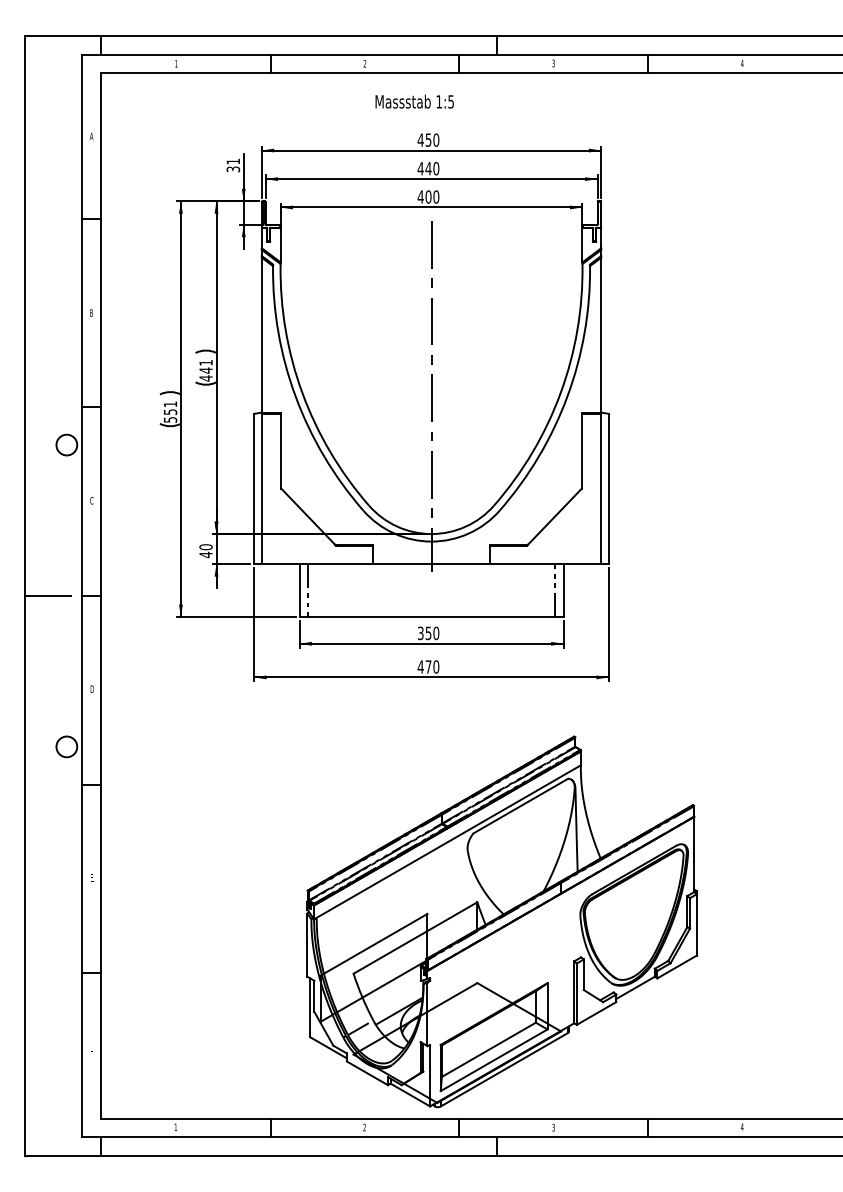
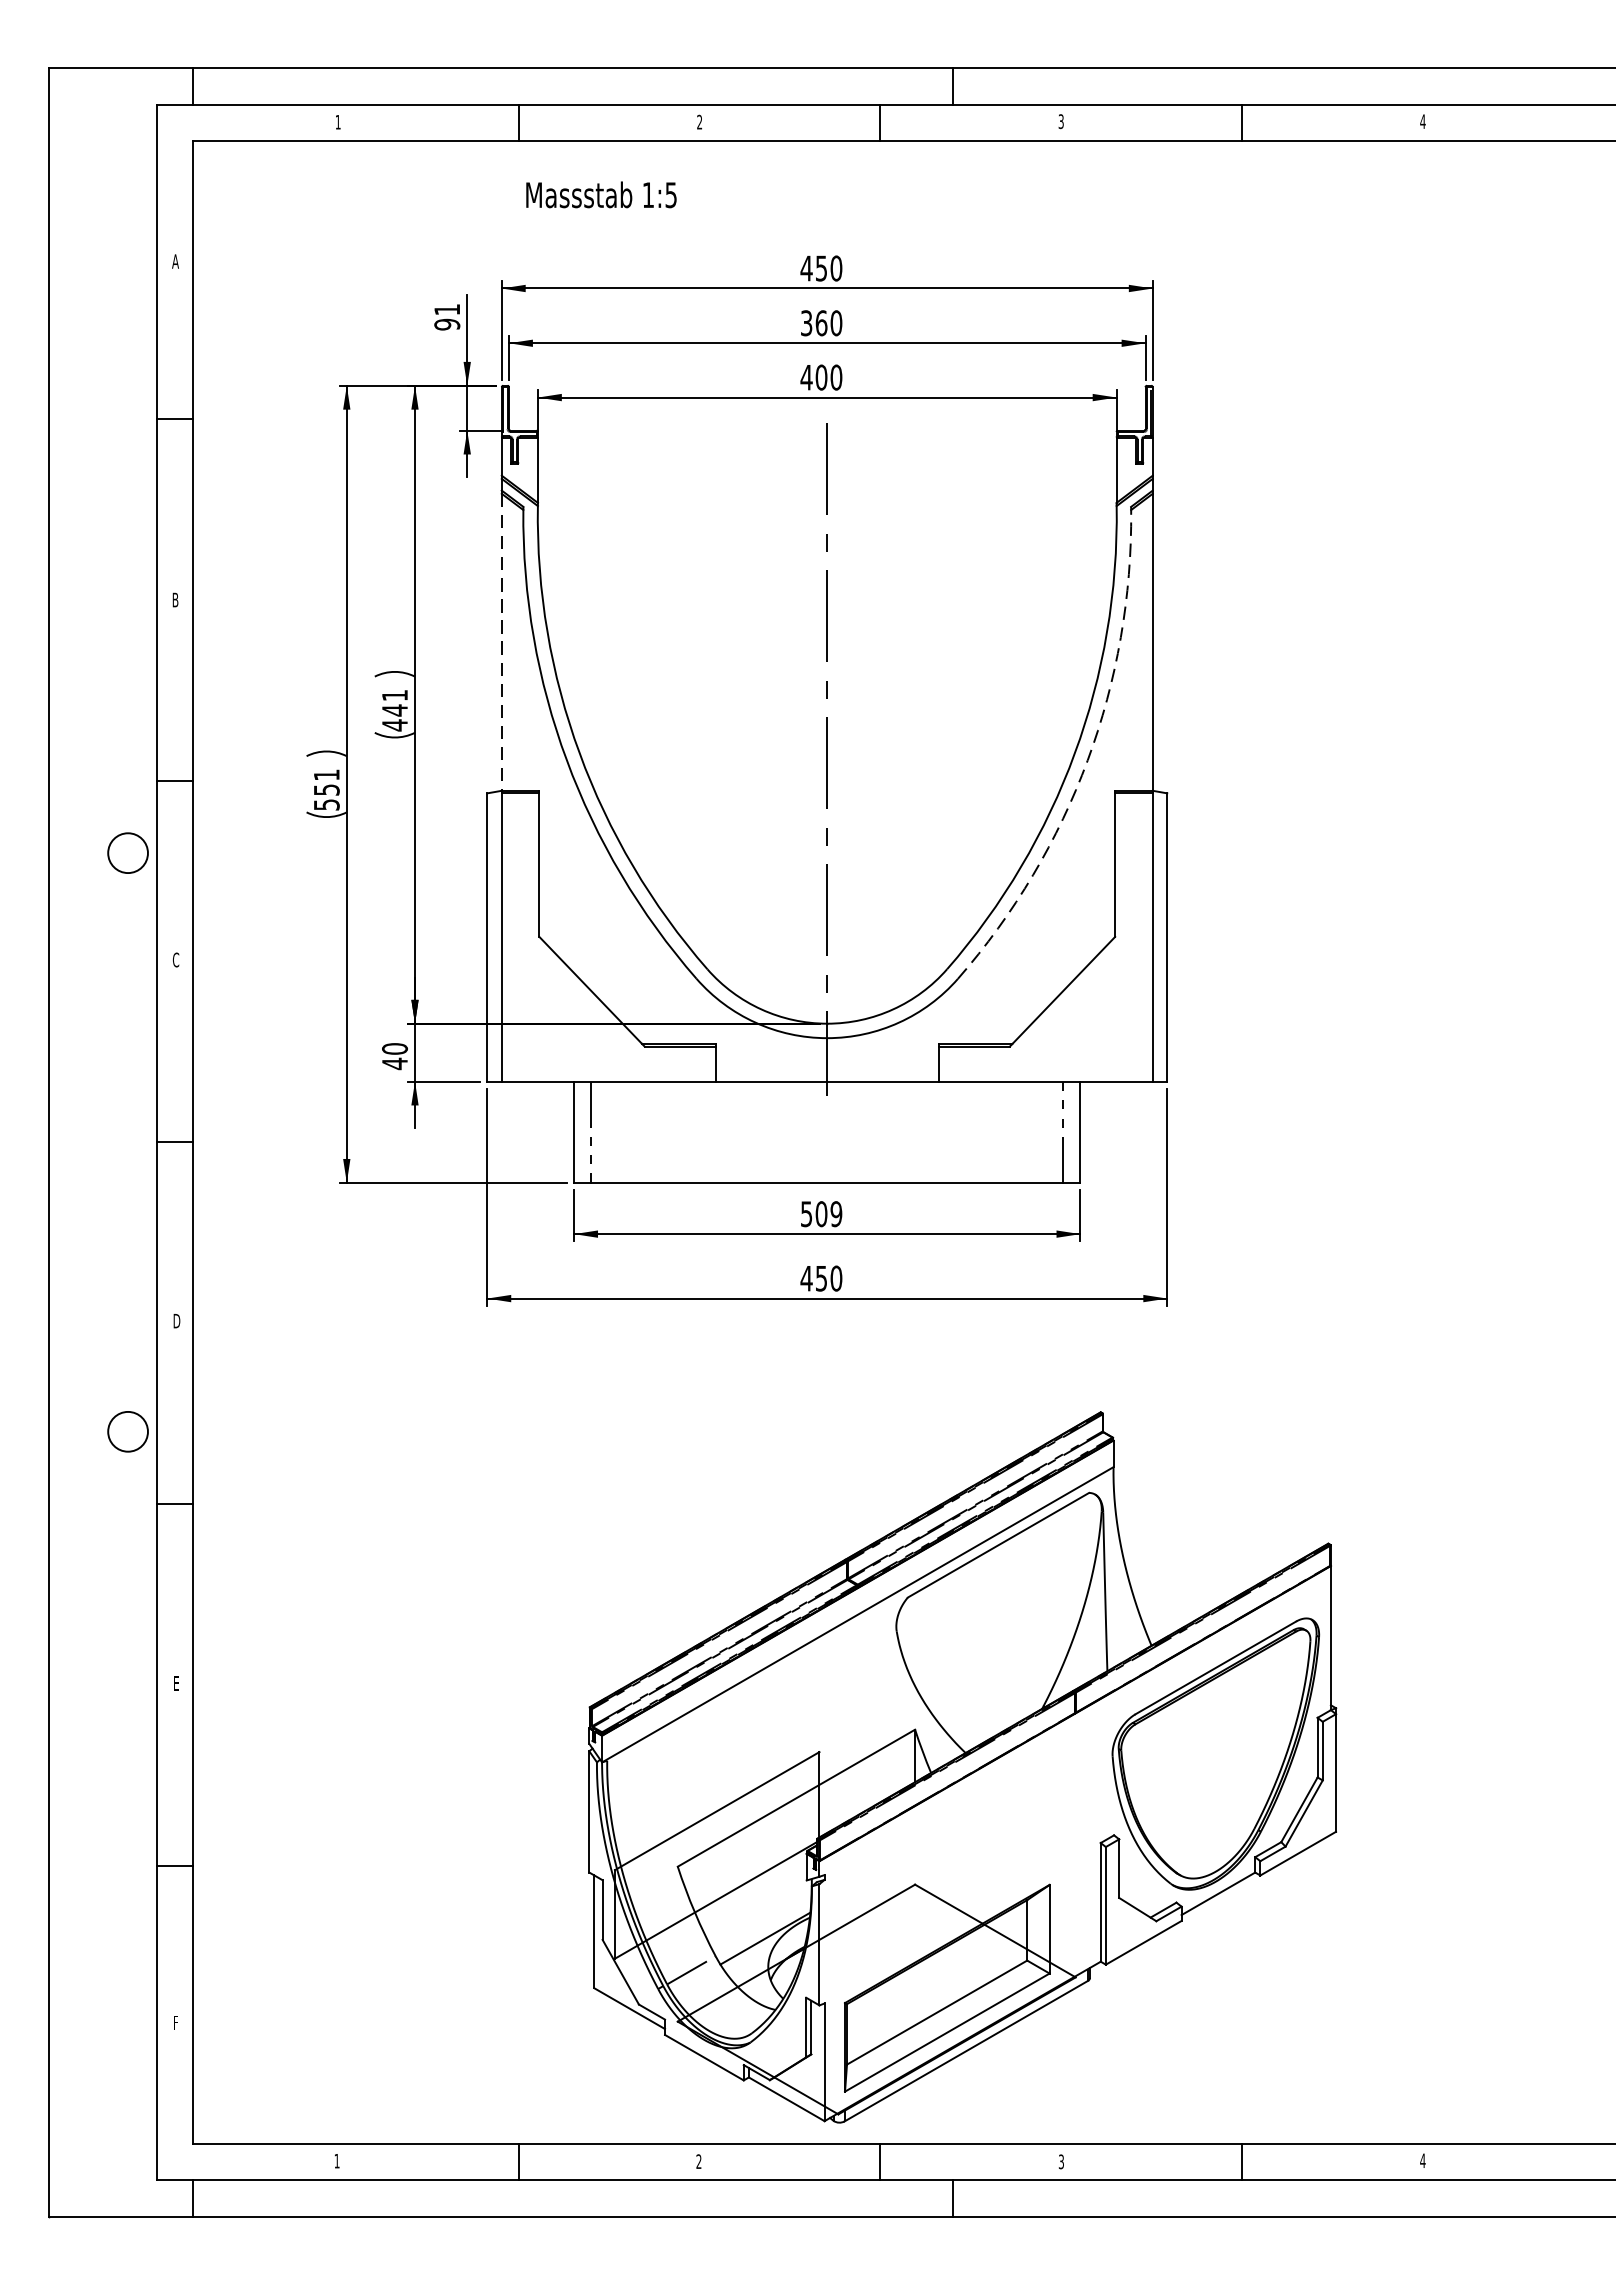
text: (414, 101) -> (600, 194), moved
text: (424, 168) -> (813, 322), 440 -> 360
text: (232, 169) -> (445, 324), 31 -> 91
line: (261, 335) -> (501, 643), solid -> dashed
arc: (567, 396) -> (1087, 760), solid -> dashed
line: (47, 596) -> (90, 1143), removed
text: (428, 633) -> (821, 1214), 350 -> 509
text: (428, 666) -> (821, 1277), 470 -> 450

